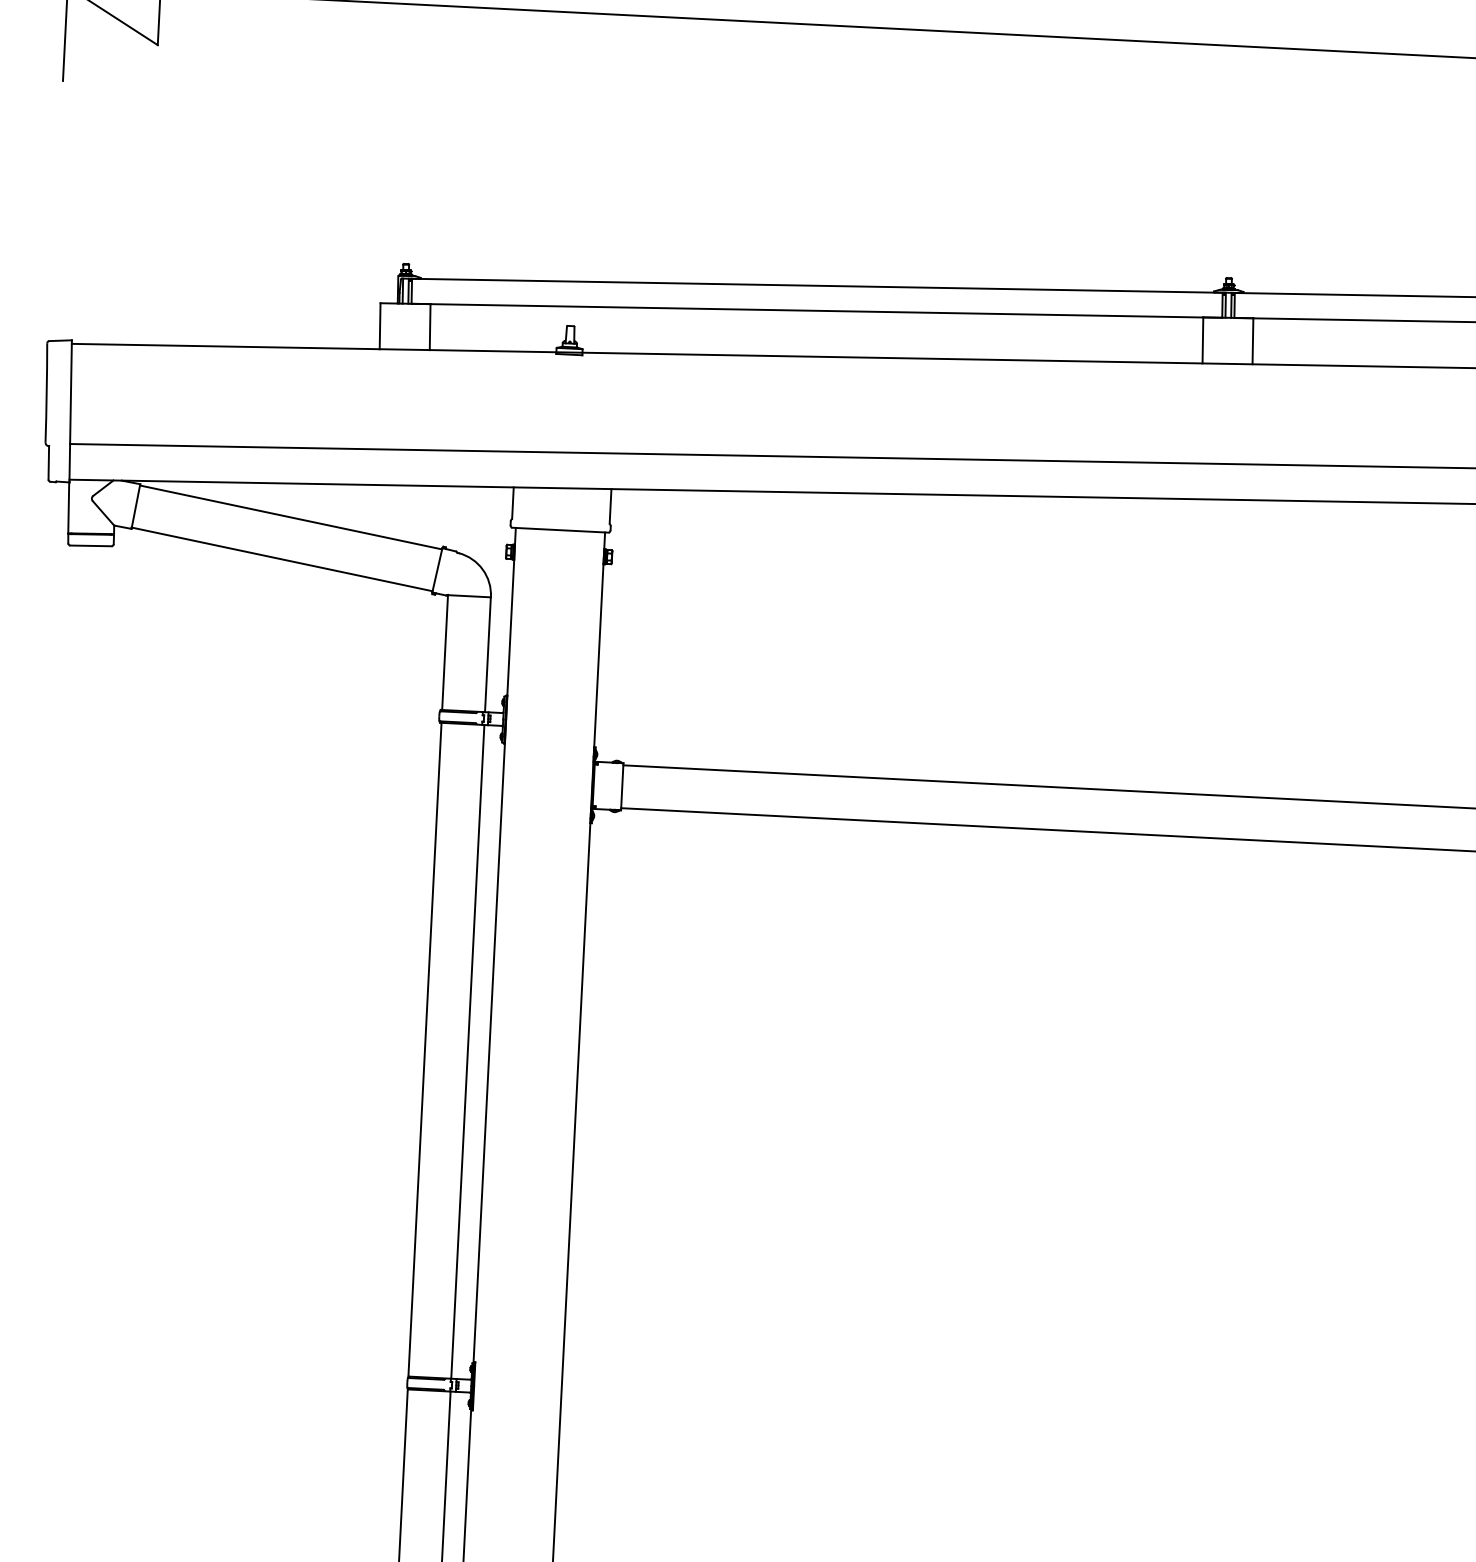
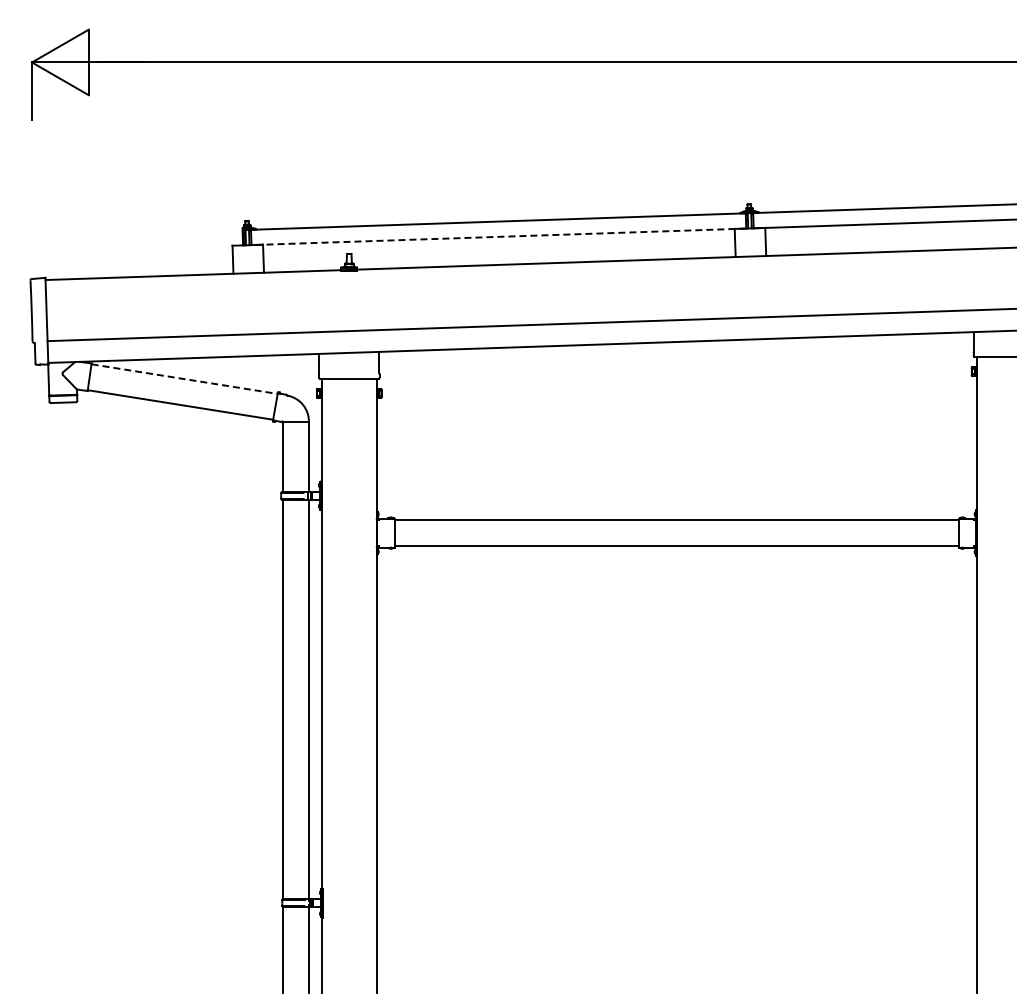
line: (816, 310) -> (498, 236), solid -> dashed
line: (292, 518) -> (185, 379), solid -> dashed

